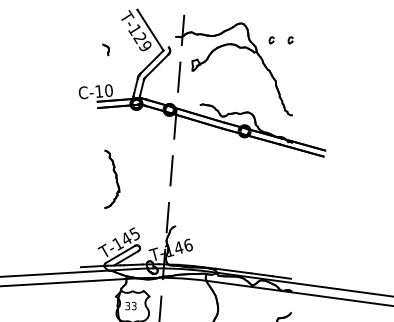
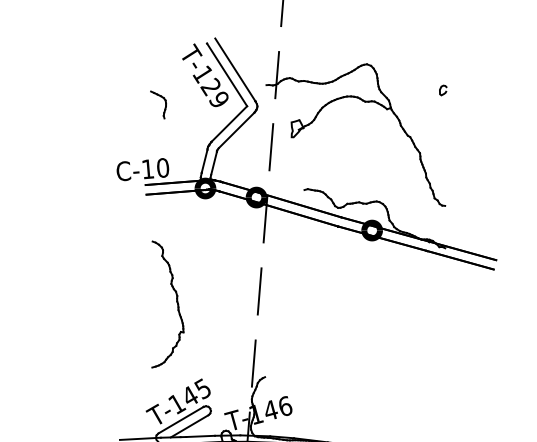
line: (155, 26) -> (234, 69), added
curve: (270, 40) -> (411, 90), removed
part: (105, 49) -> (157, 104), size x1.67
part: (112, 179) -> (168, 304), size x1.43

